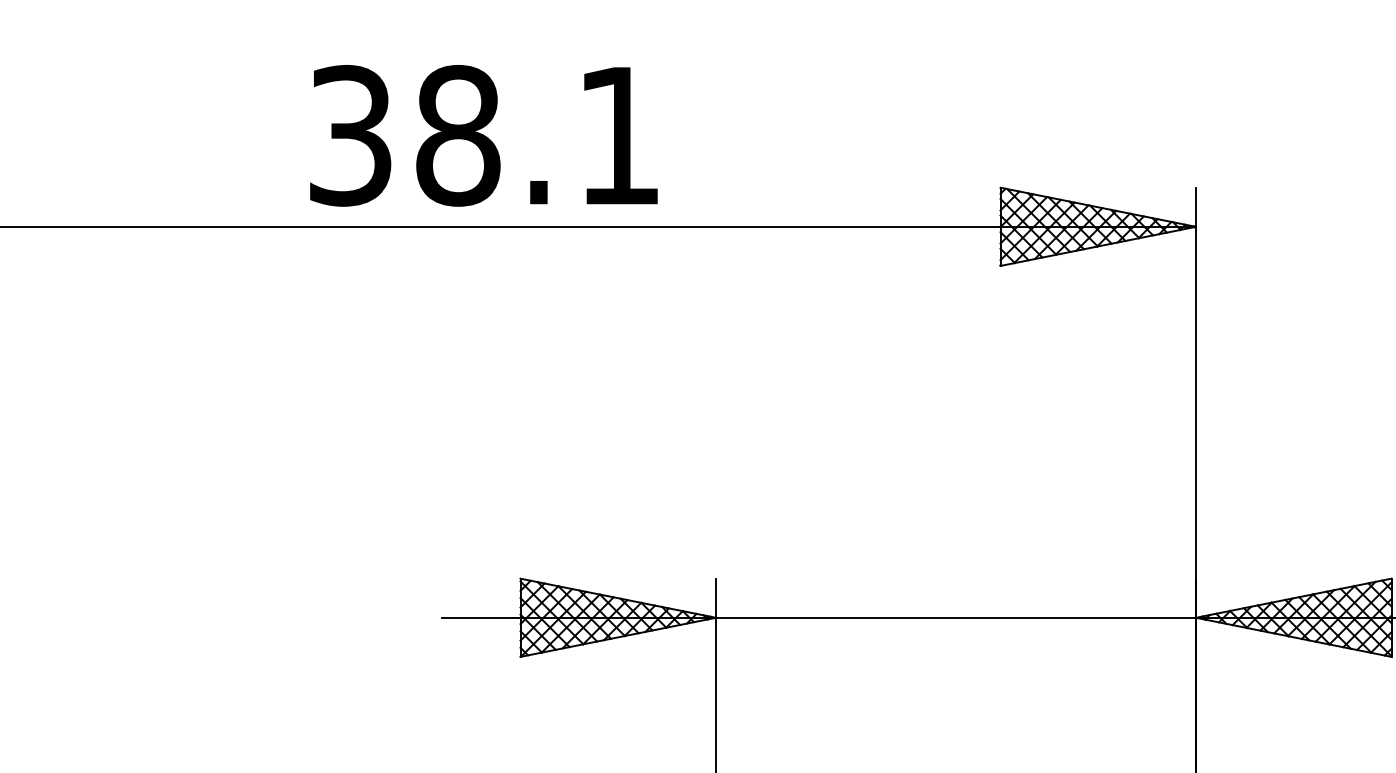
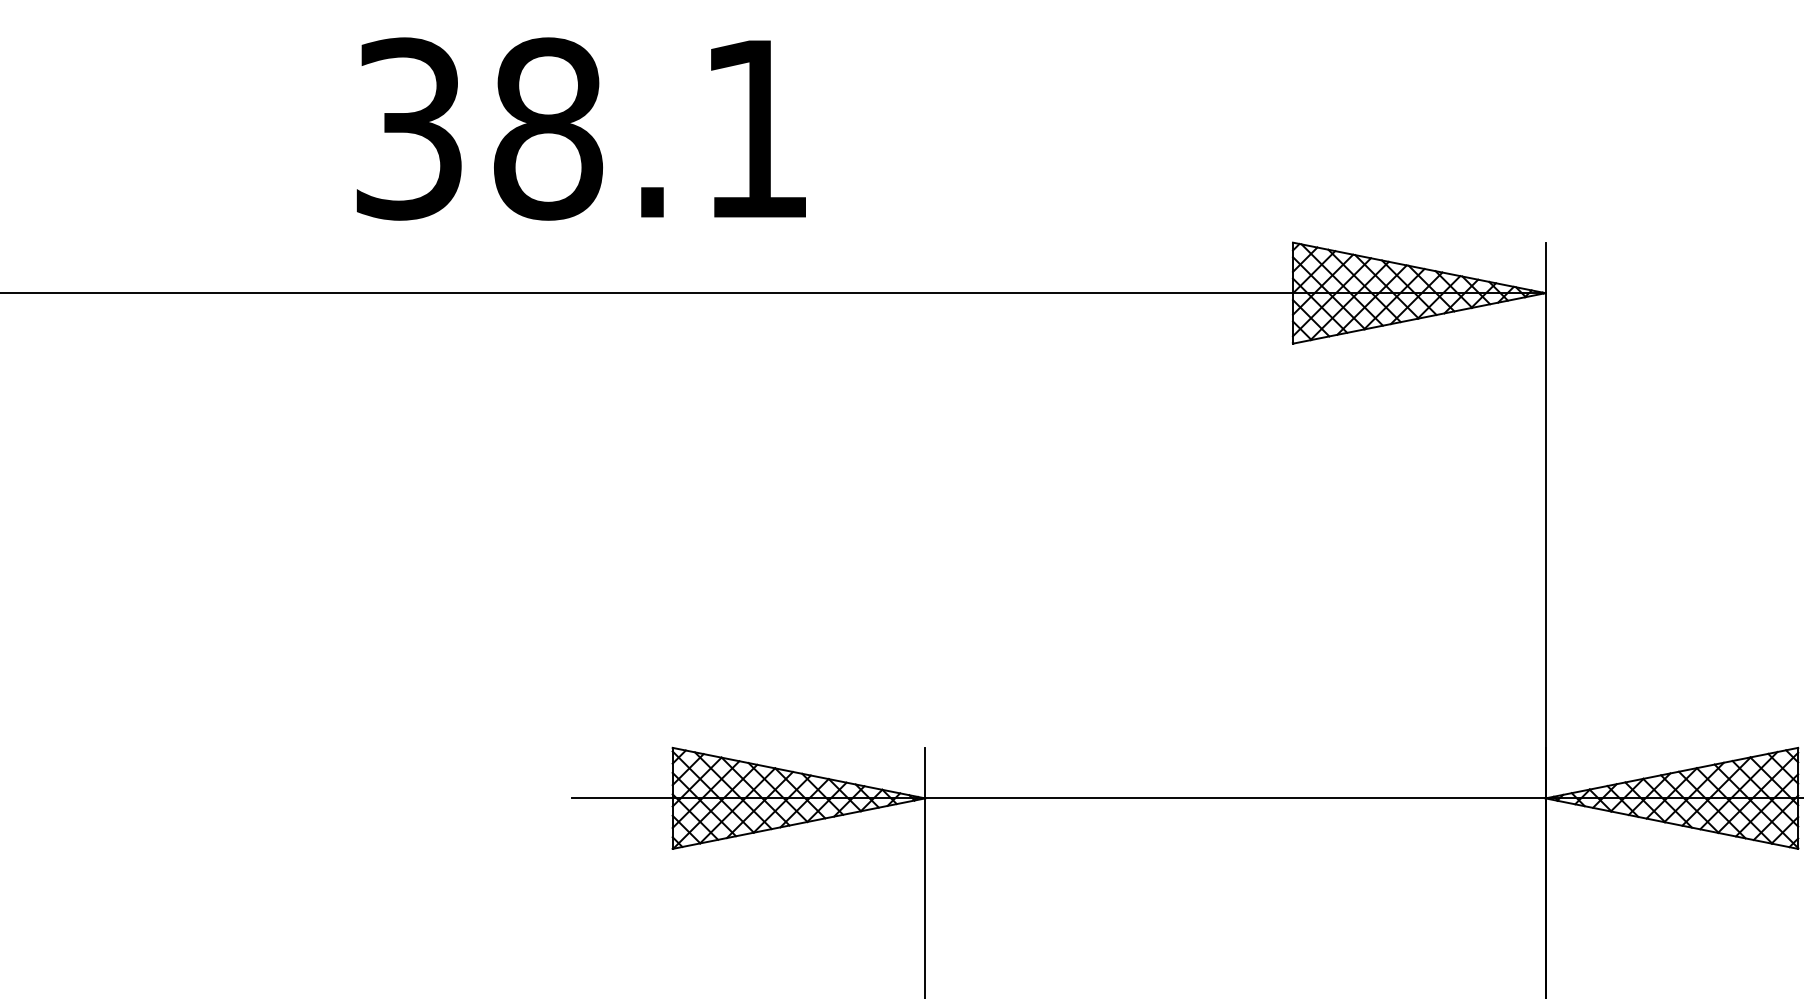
text: (483, 135) -> (580, 128), moved

